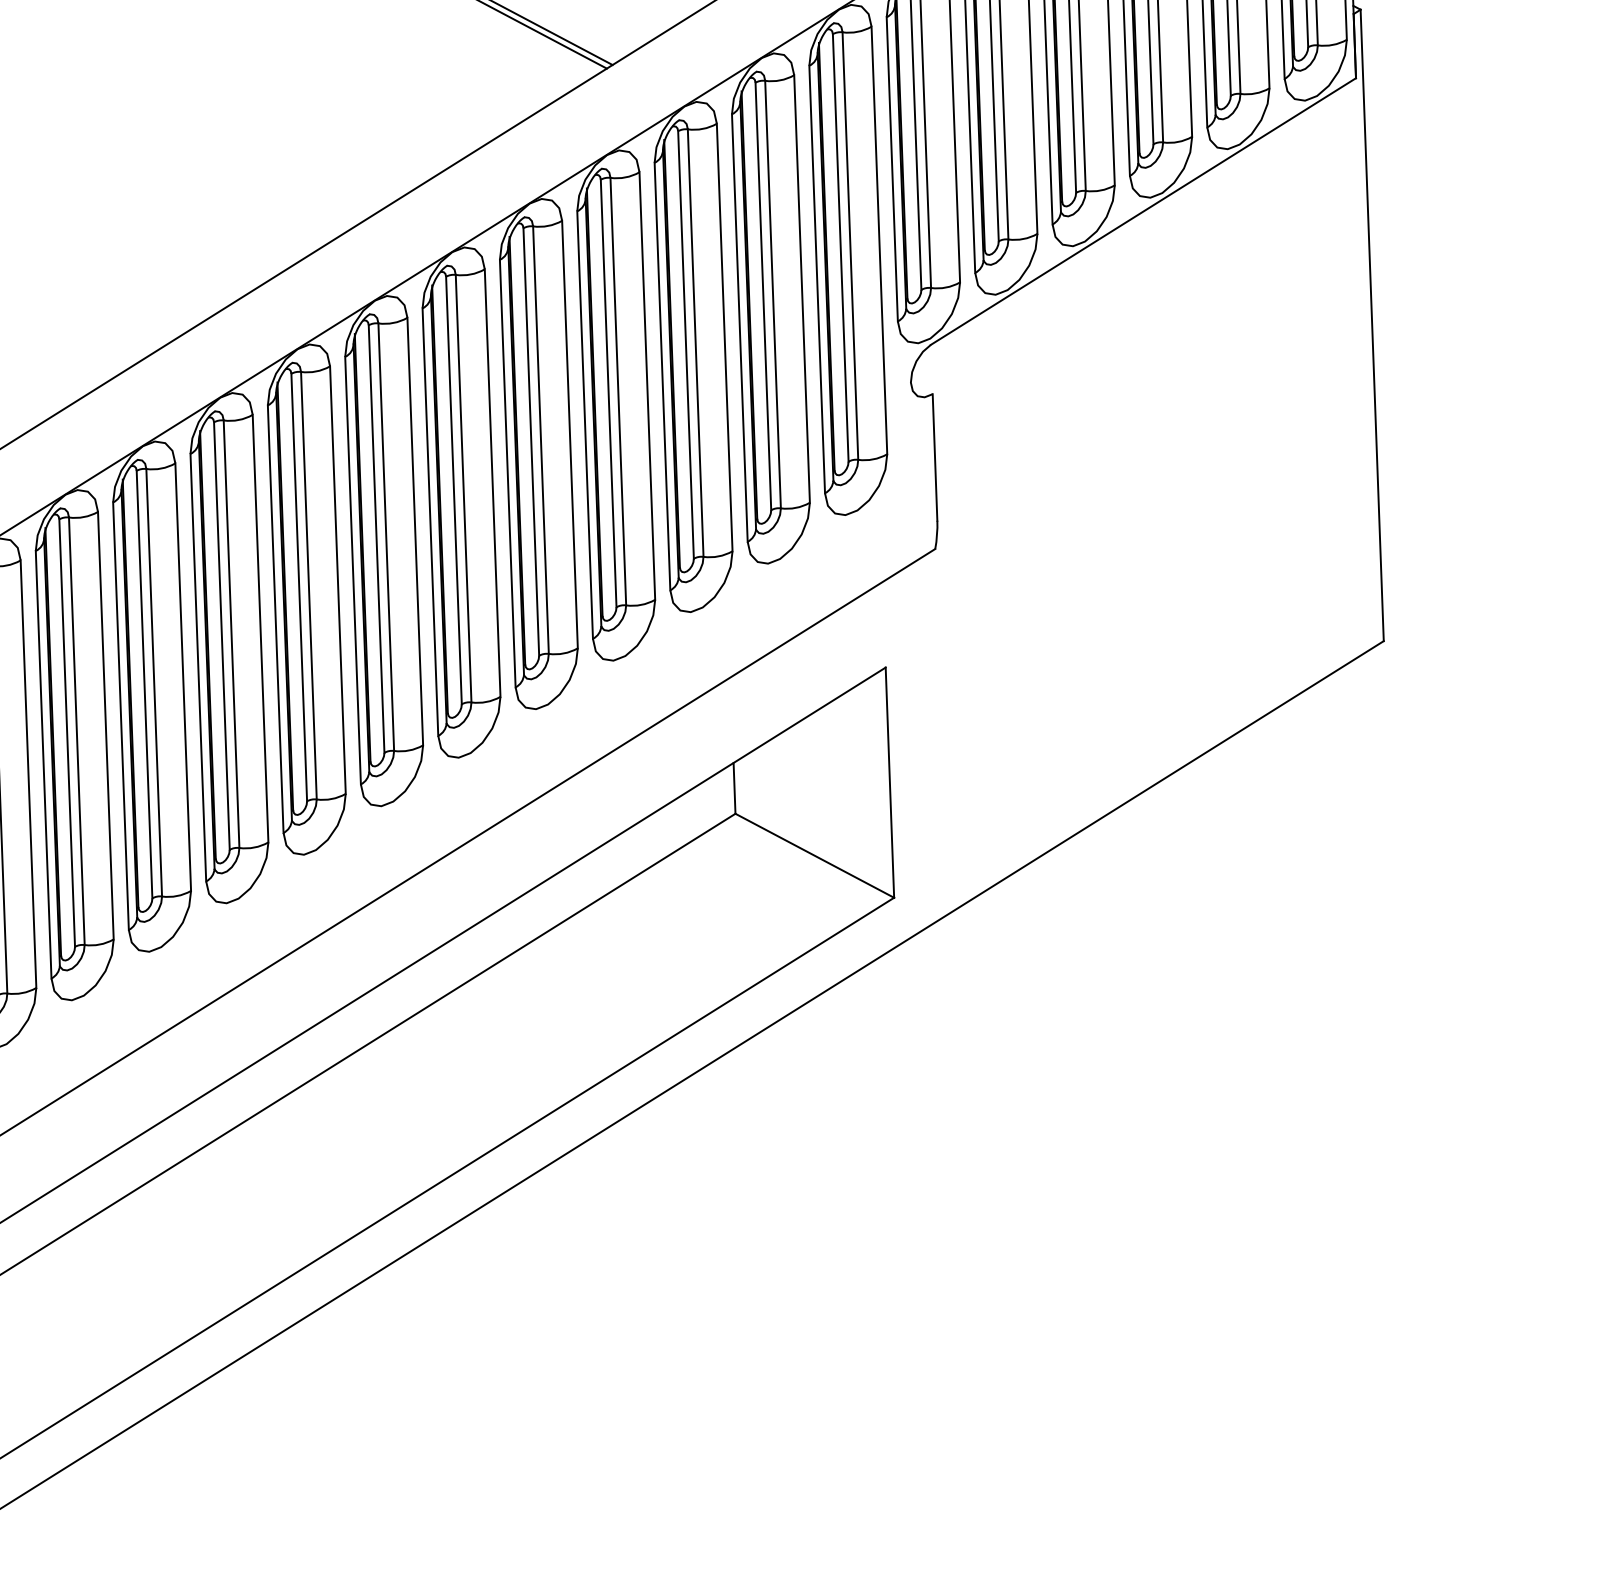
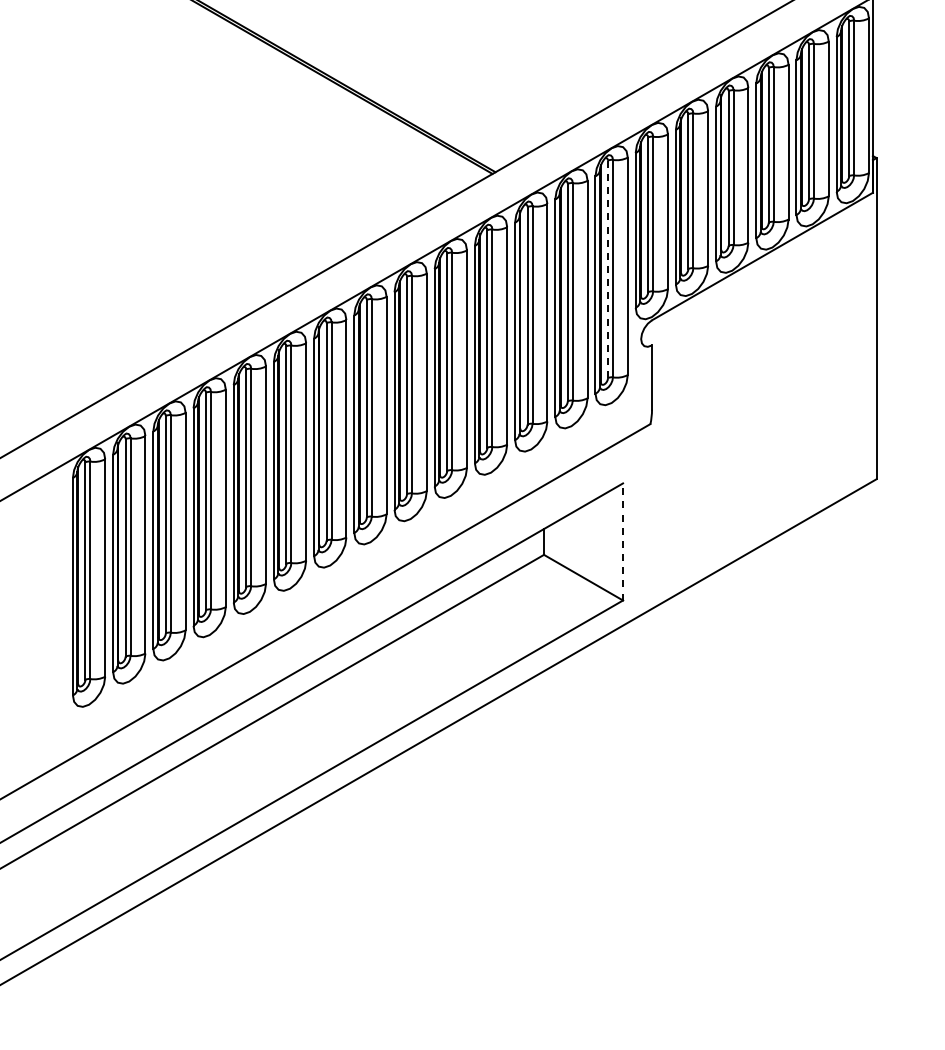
line: (841, 248) -> (608, 269), solid -> dashed
line: (890, 781) -> (623, 541), solid -> dashed

